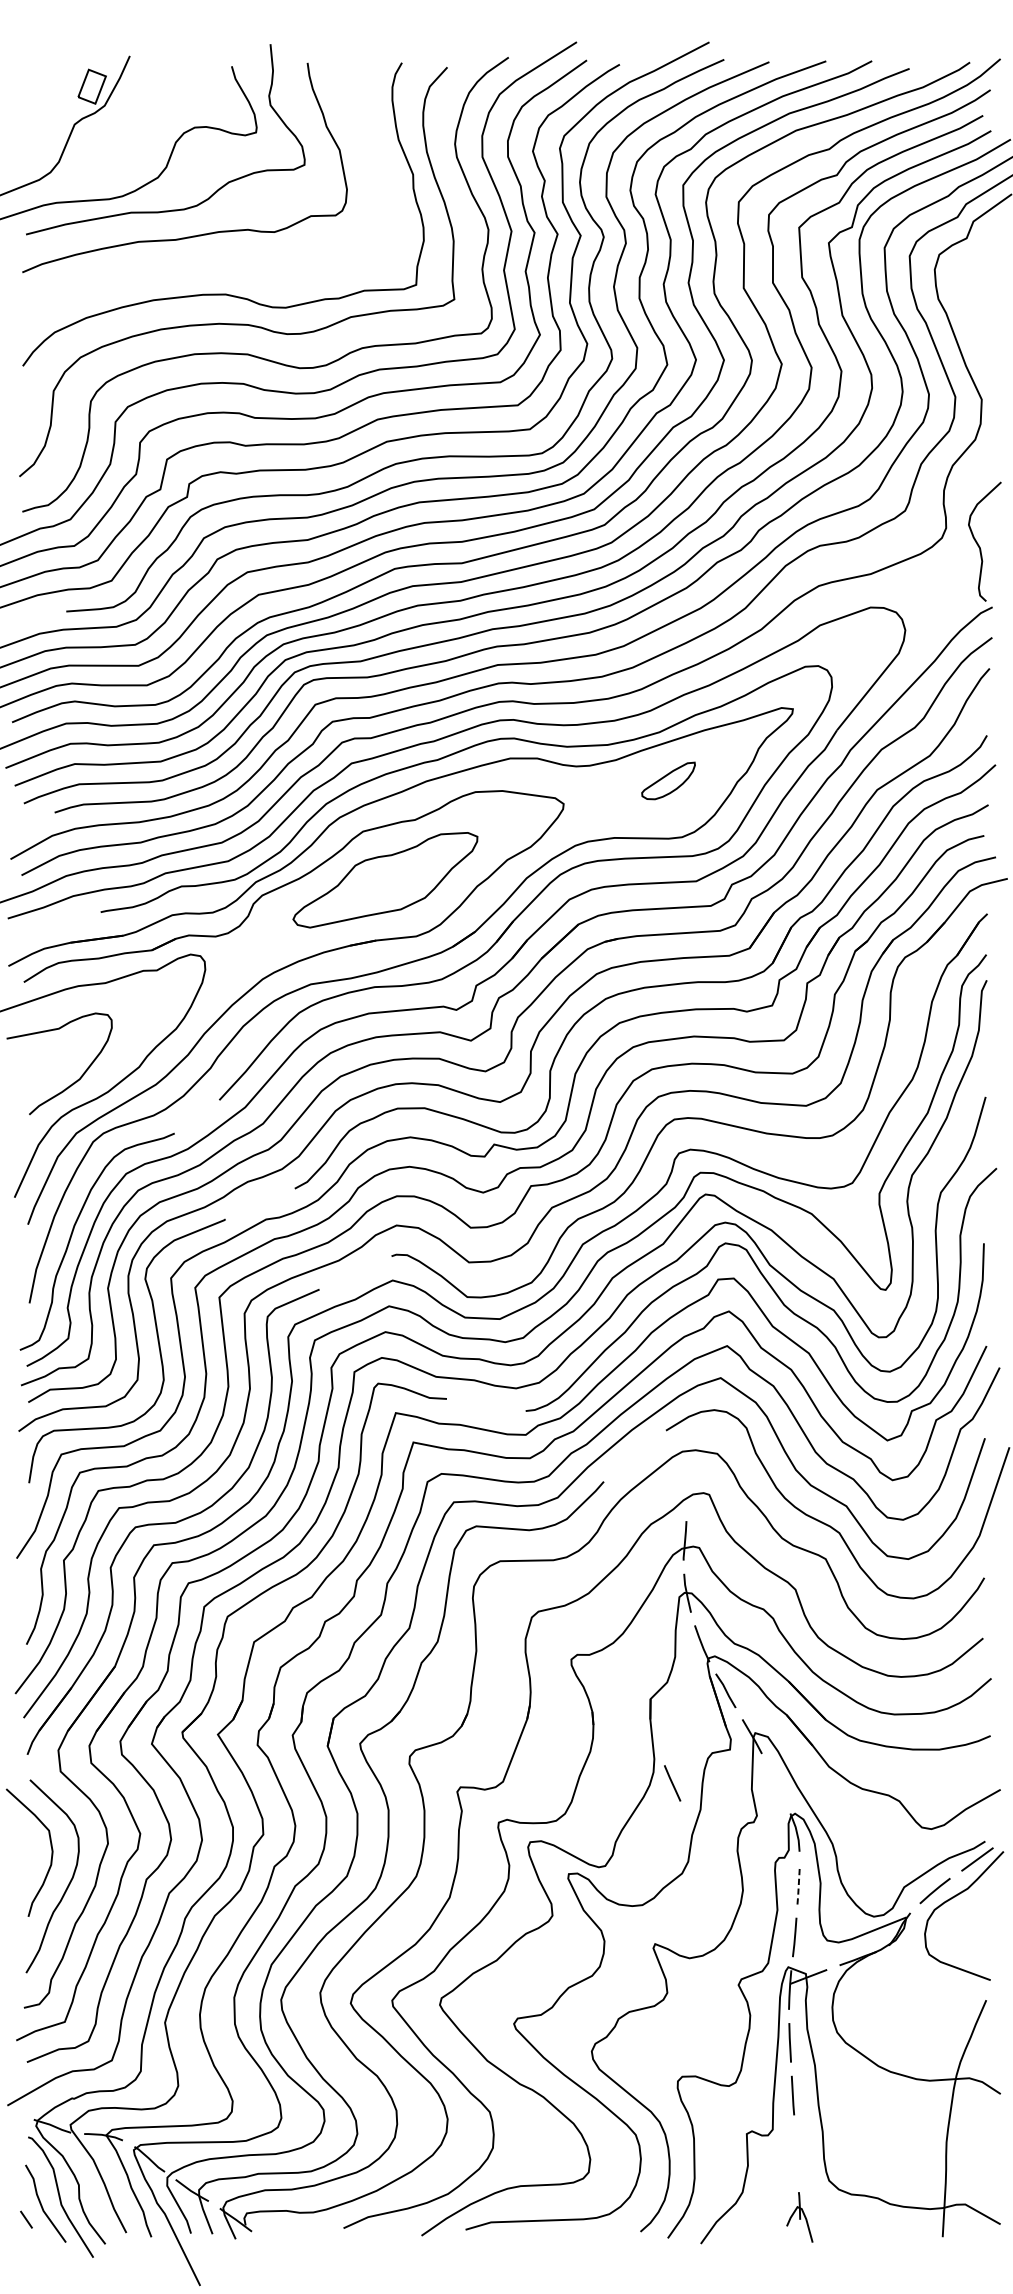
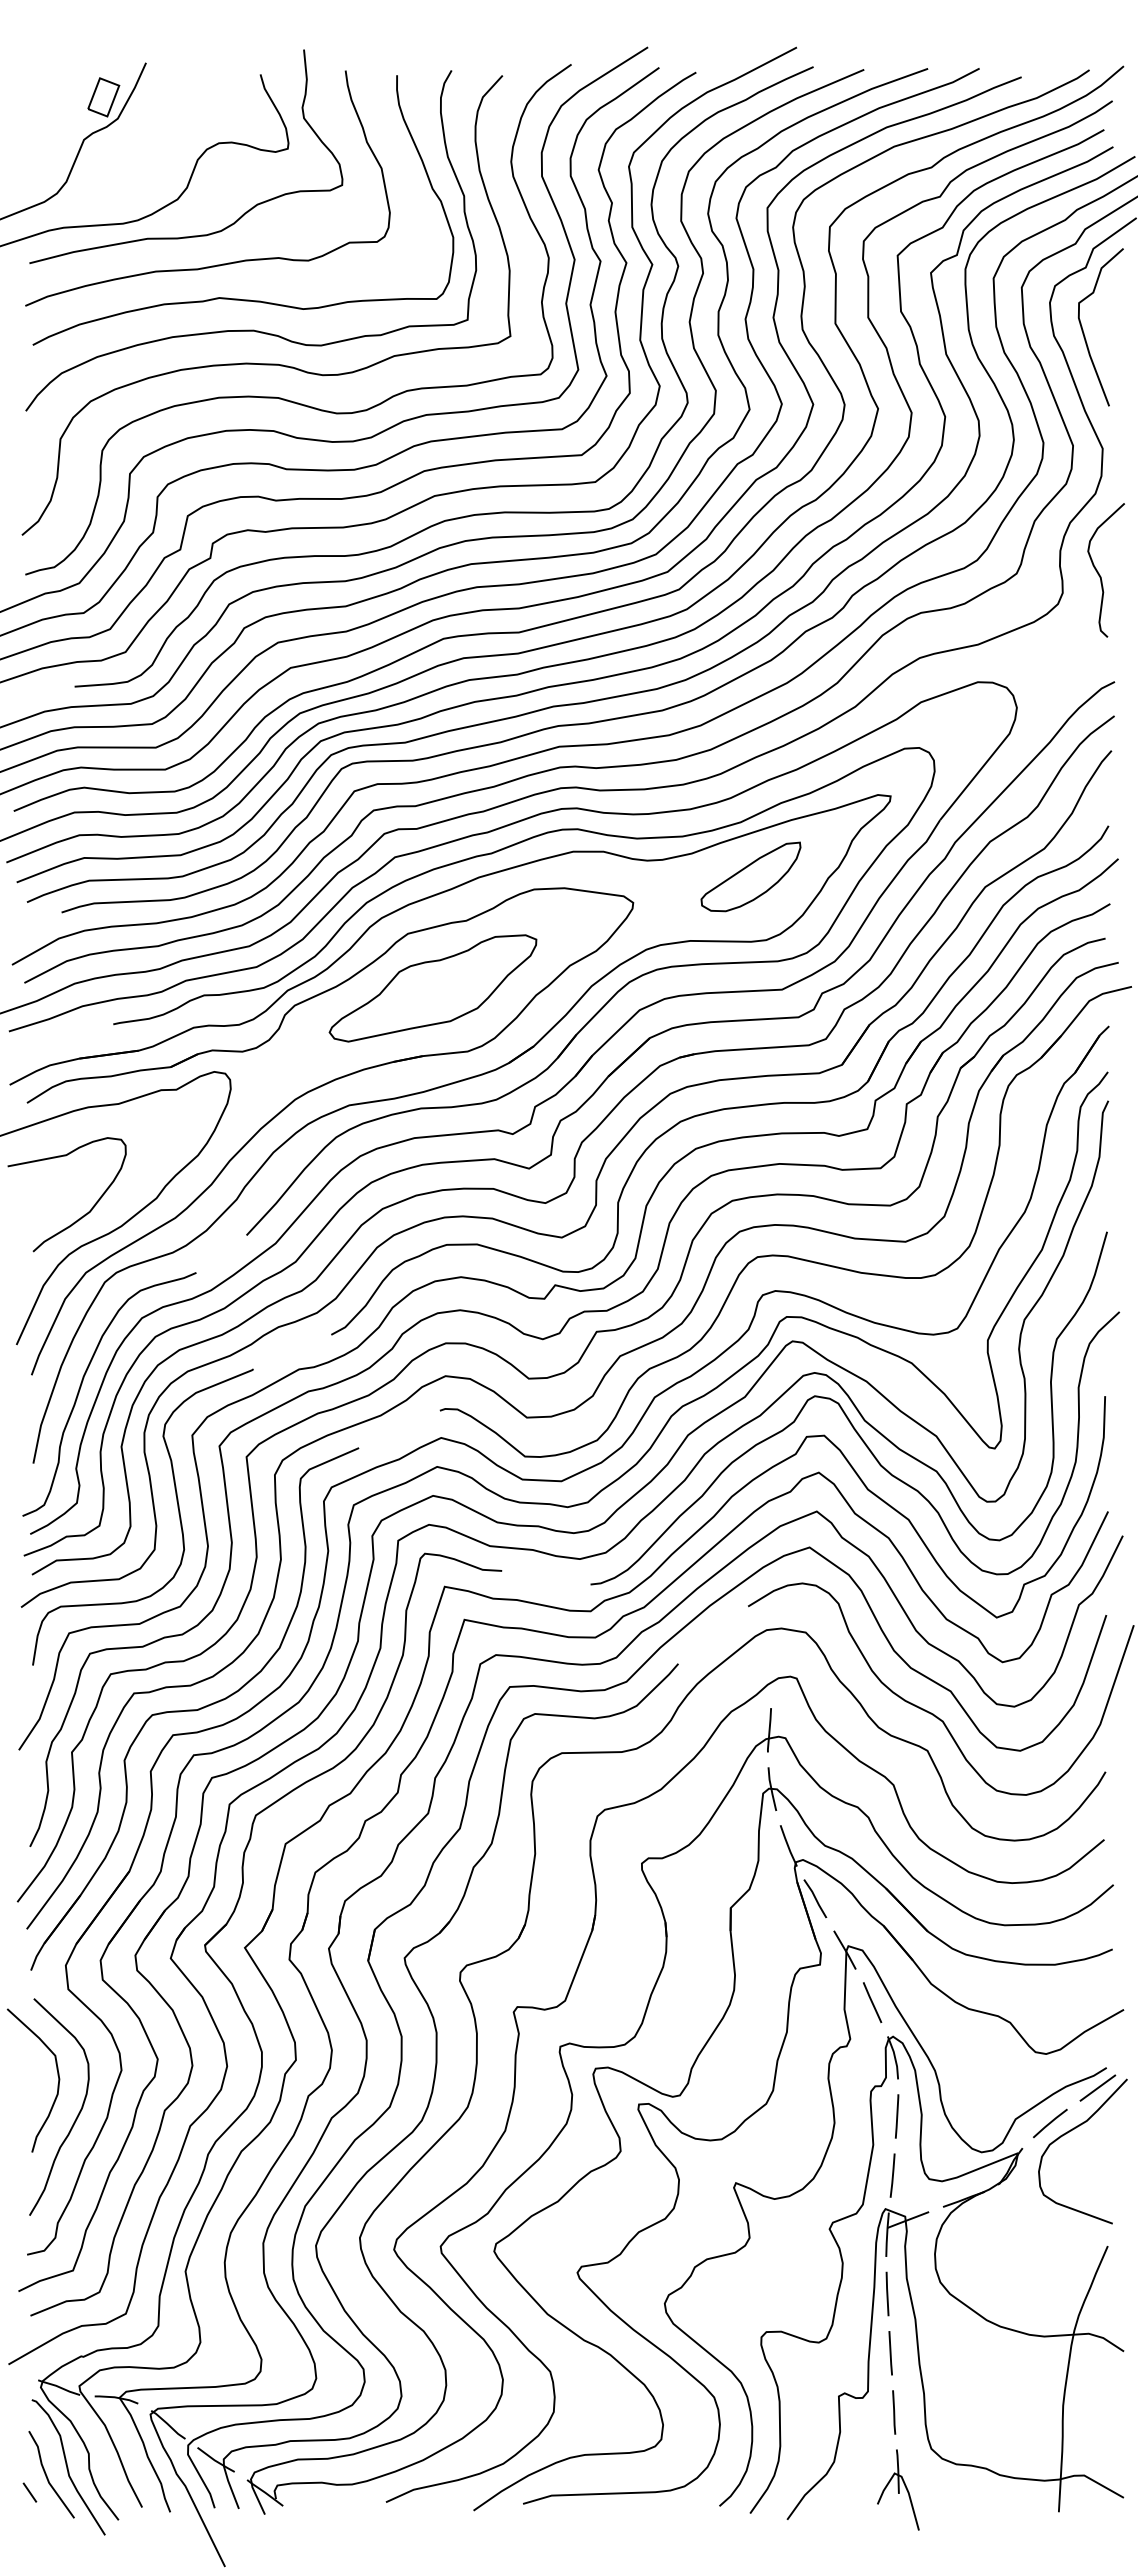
curve: (213, 265) -> (239, 298), added
curve: (965, 296) -> (1084, 332), added
curve: (978, 544) -> (1099, 573), moved
part: (668, 780) -> (750, 876), size x1.67
line: (672, 1783) -> (872, 2002), moved
line: (799, 1884) -> (897, 2116), dashed -> solid
line: (796, 2148) -> (894, 2412), added
part: (799, 2216) -> (898, 2489), size x1.43

